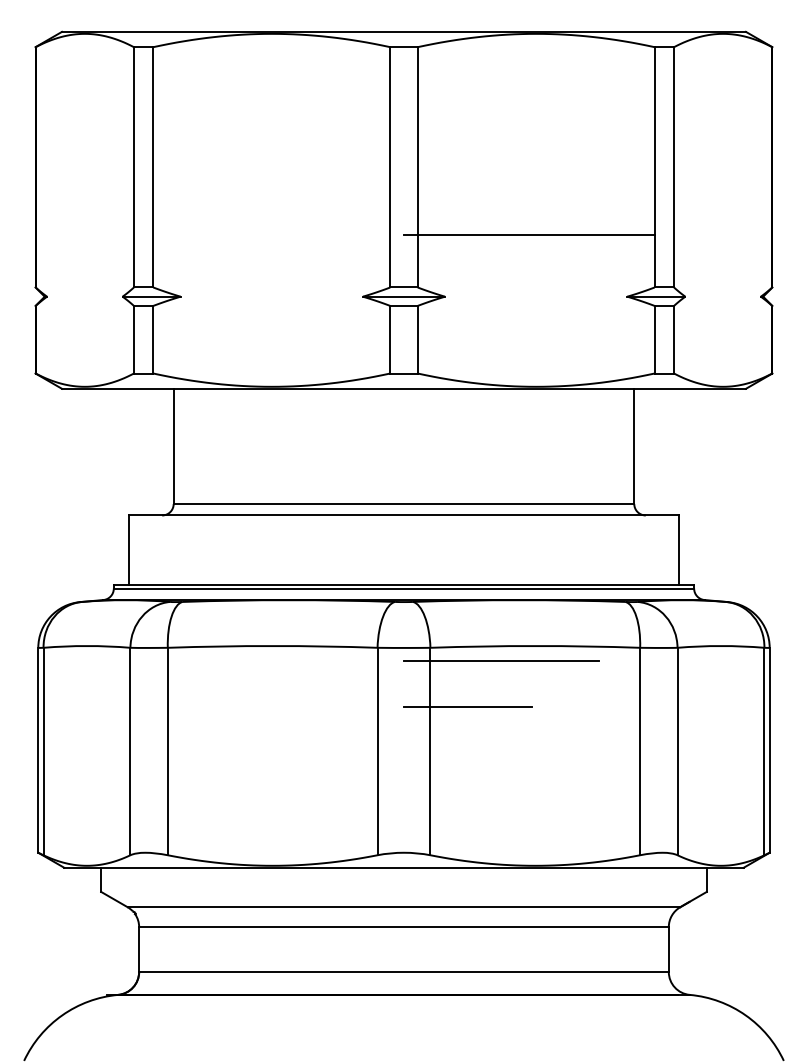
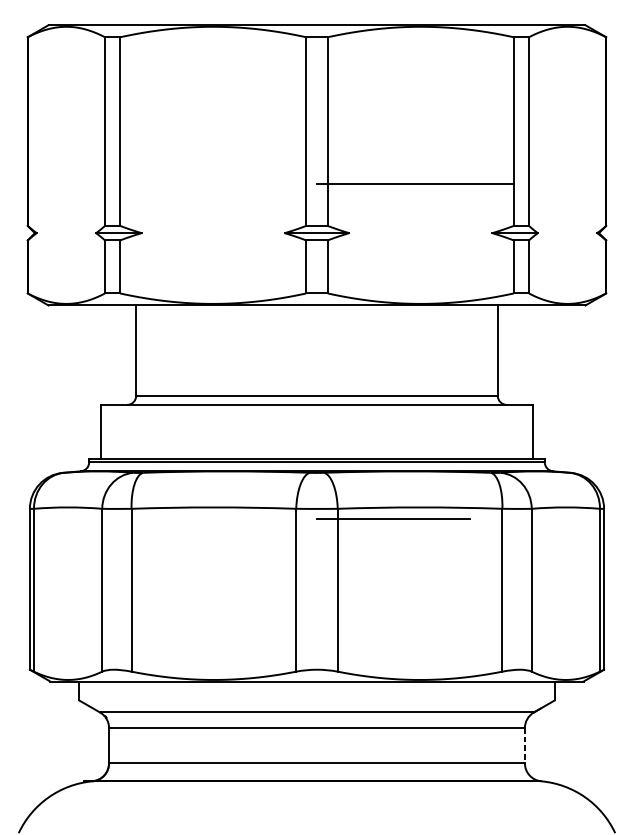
line: (467, 706) -> (366, 554), removed
line: (668, 950) -> (524, 746), solid -> dashed

